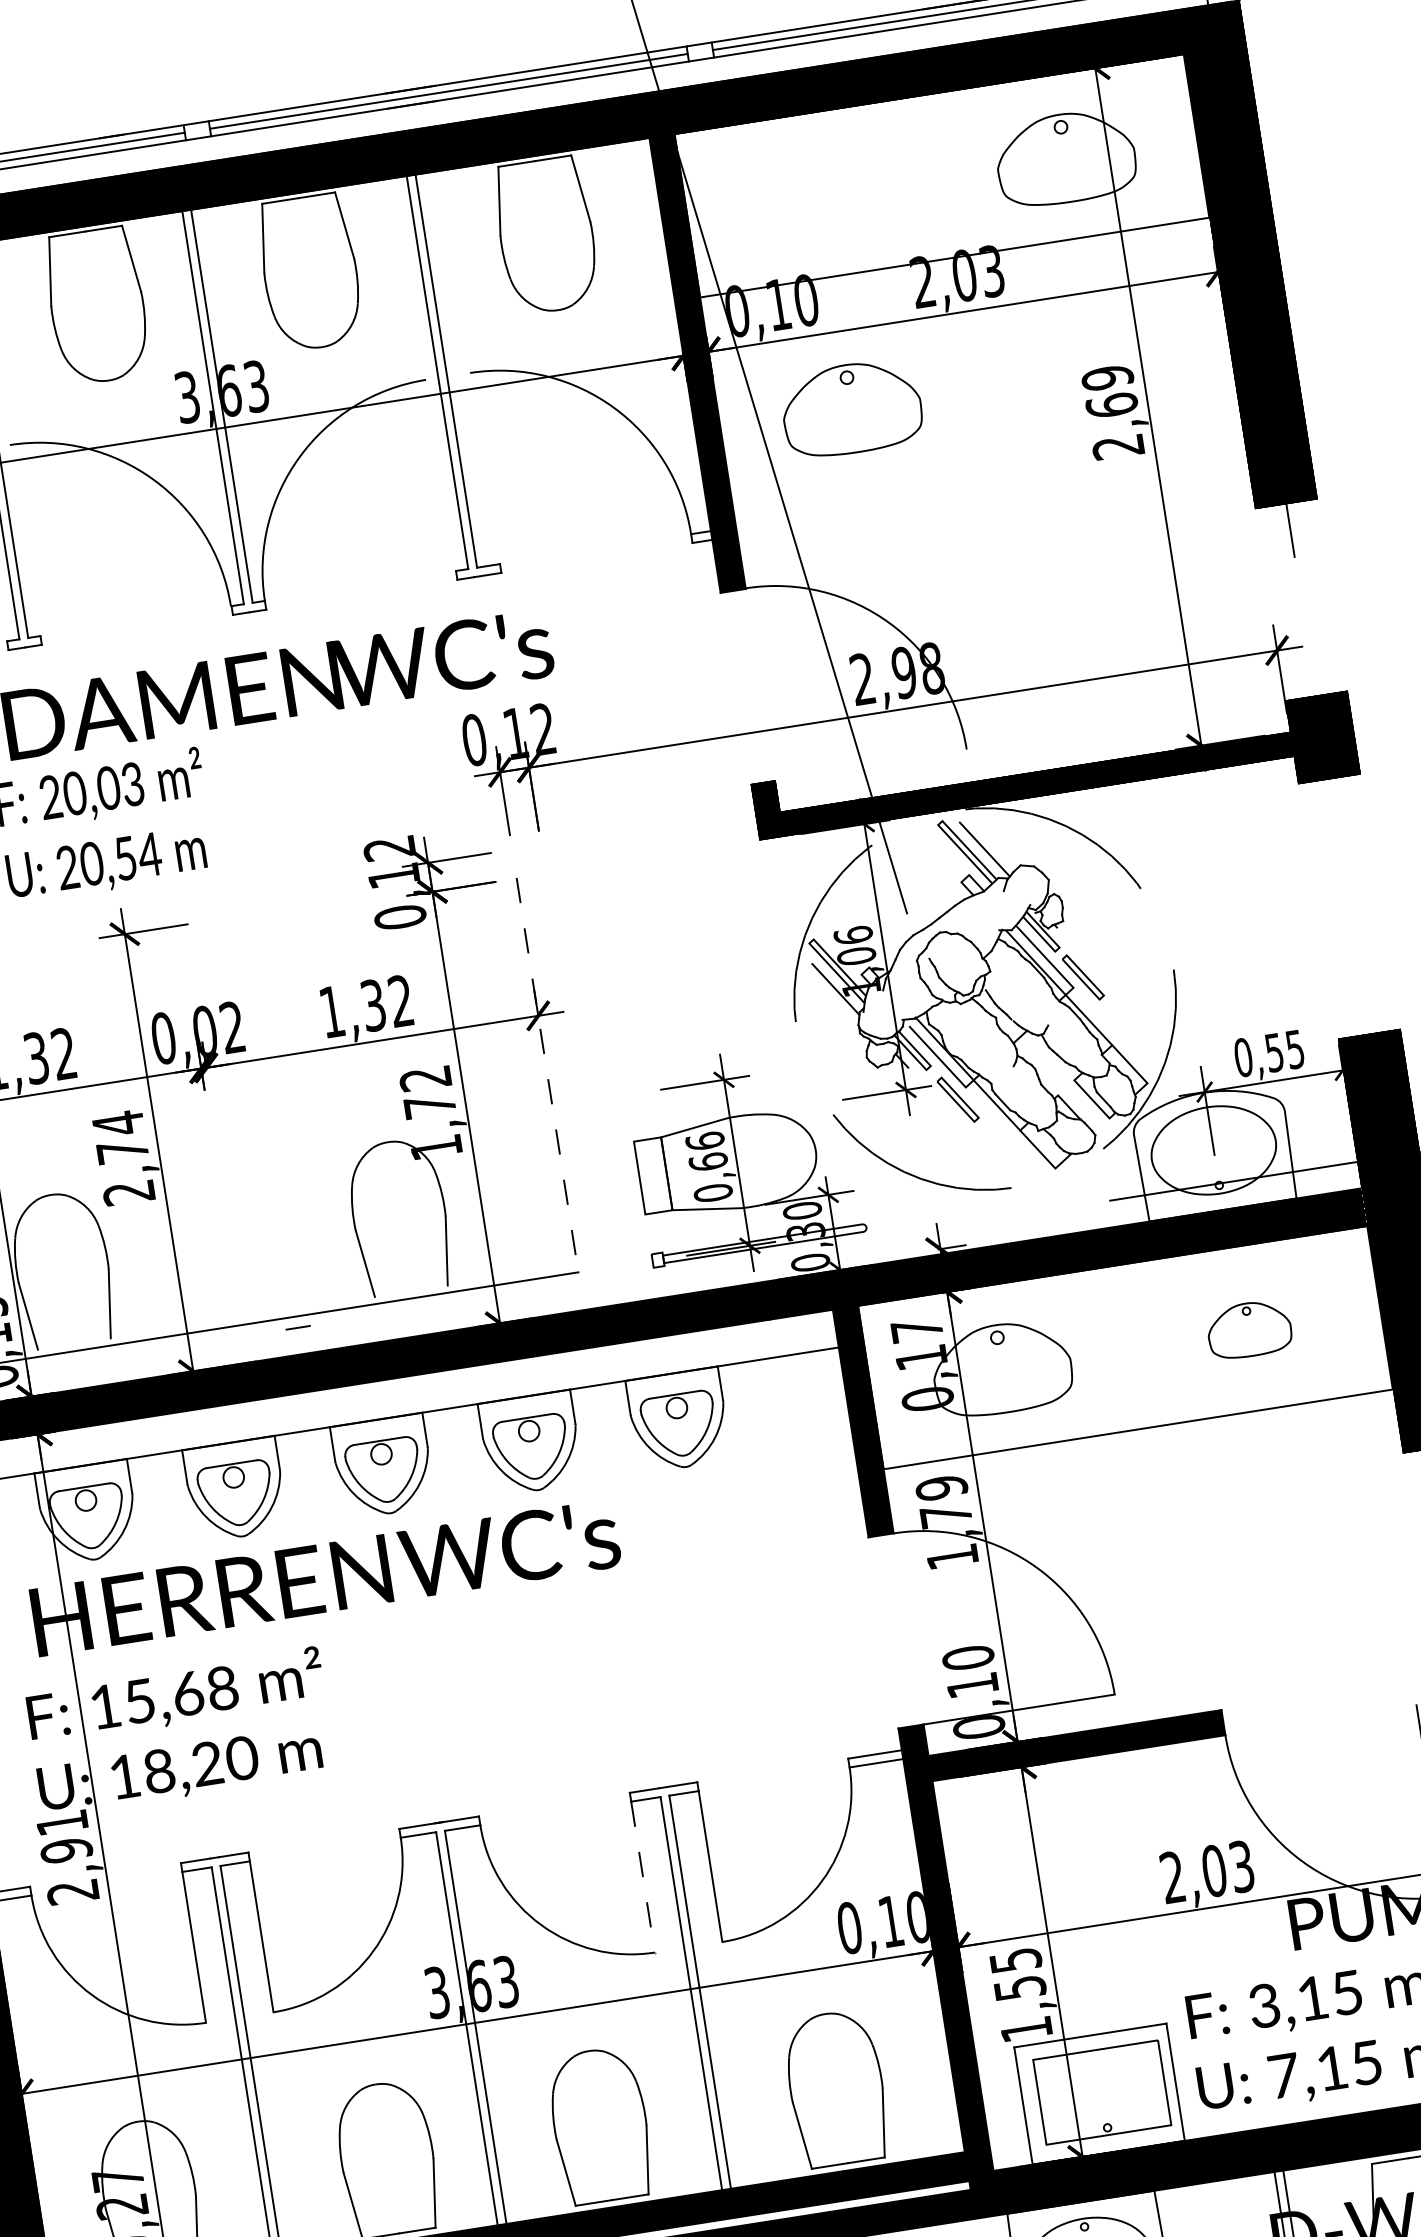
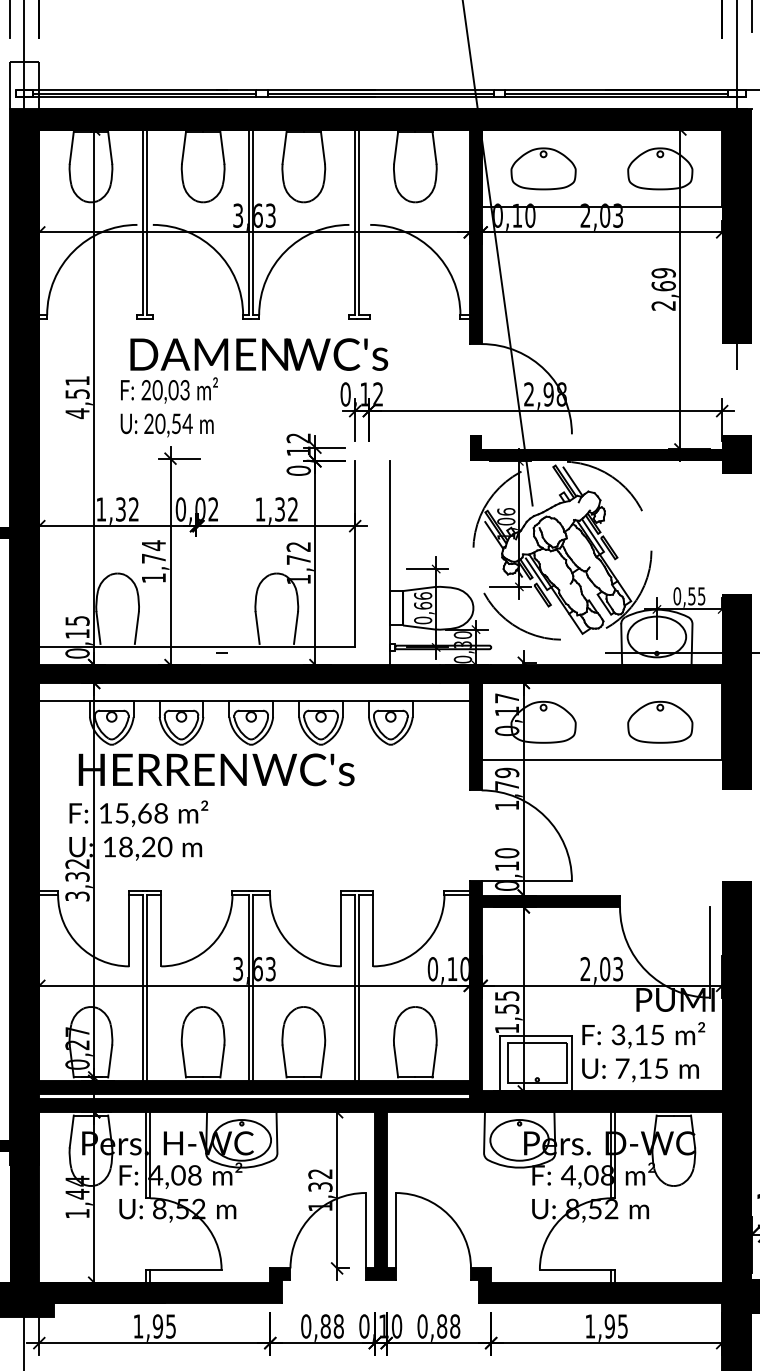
part: (851, 407) -> (543, 168), moved
line: (547, 1073) -> (355, 553), dashed -> solid
line: (625, 1083) -> (390, 563), added
text: (128, 1193) -> (153, 578), 2,74 -> 1,74
part: (1249, 1328) -> (660, 721), size x1.67
text: (67, 1858) -> (77, 880), 2,91 -> 3,32
line: (643, 1876) -> (341, 930), dashed -> solid

